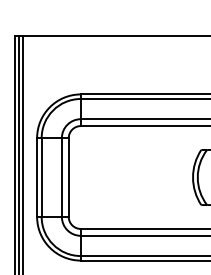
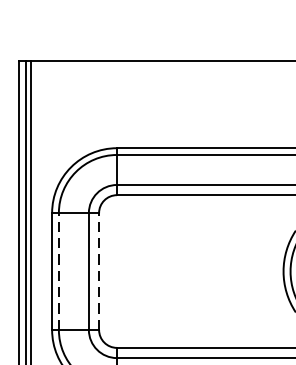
line: (41, 177) -> (58, 271), solid -> dashed
line: (68, 177) -> (98, 271), solid -> dashed

